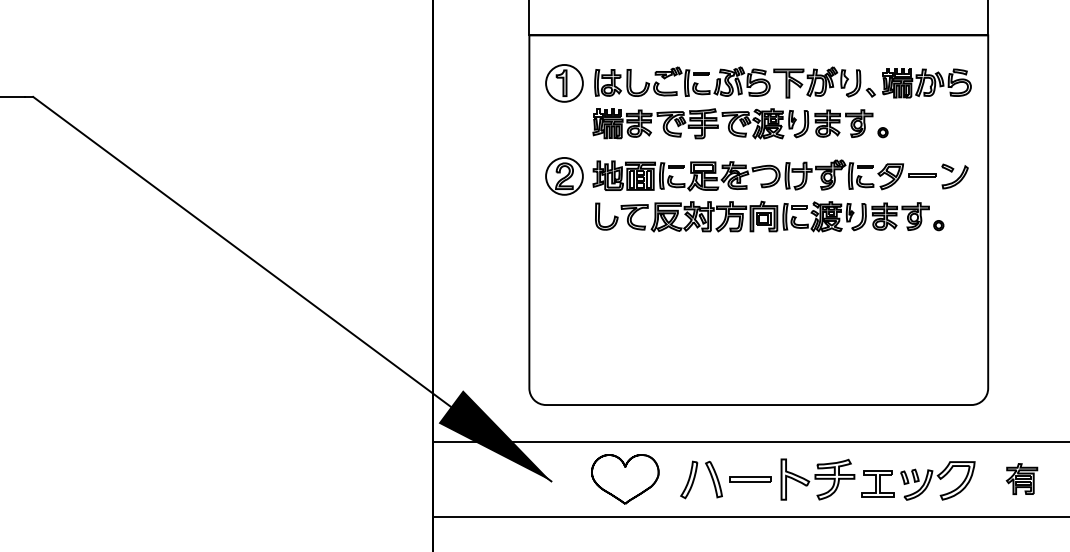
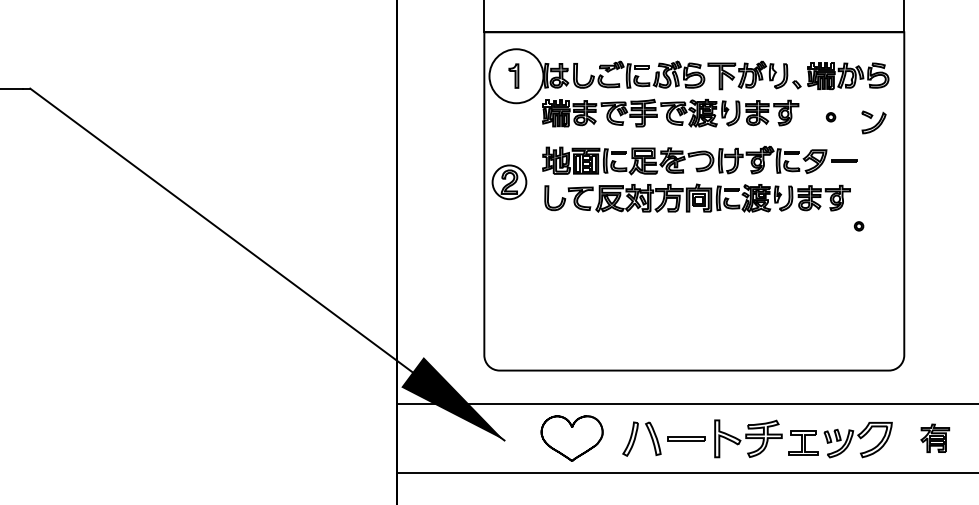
circle: (564, 83) -> (516, 76), size x1.6
part: (882, 132) -> (830, 117), moved
part: (564, 176) -> (509, 182), moved
part: (954, 176) -> (873, 122), moved
part: (938, 225) -> (858, 226), moved

